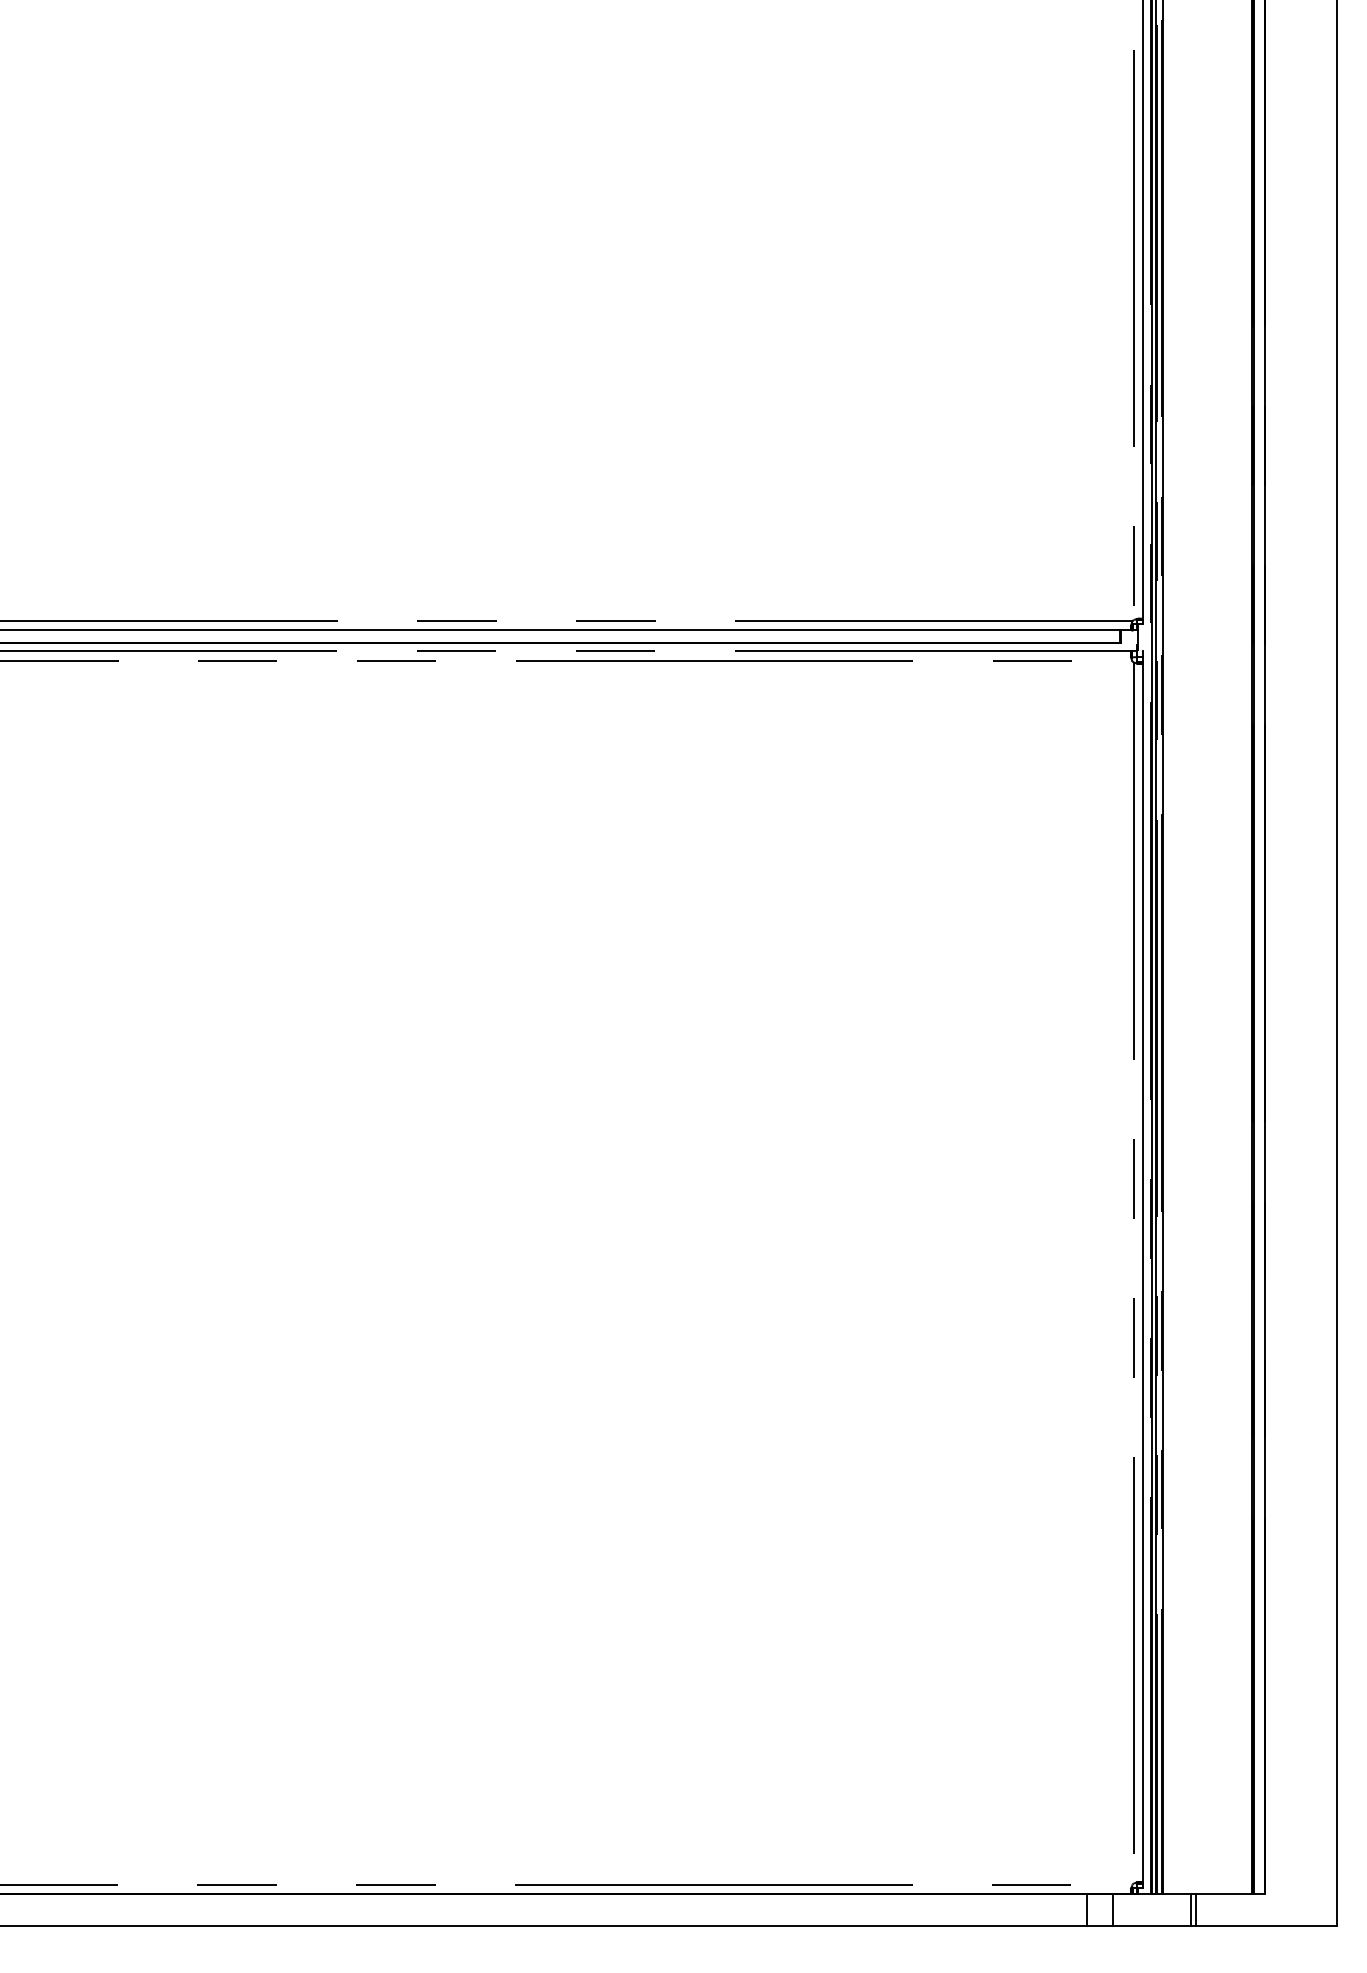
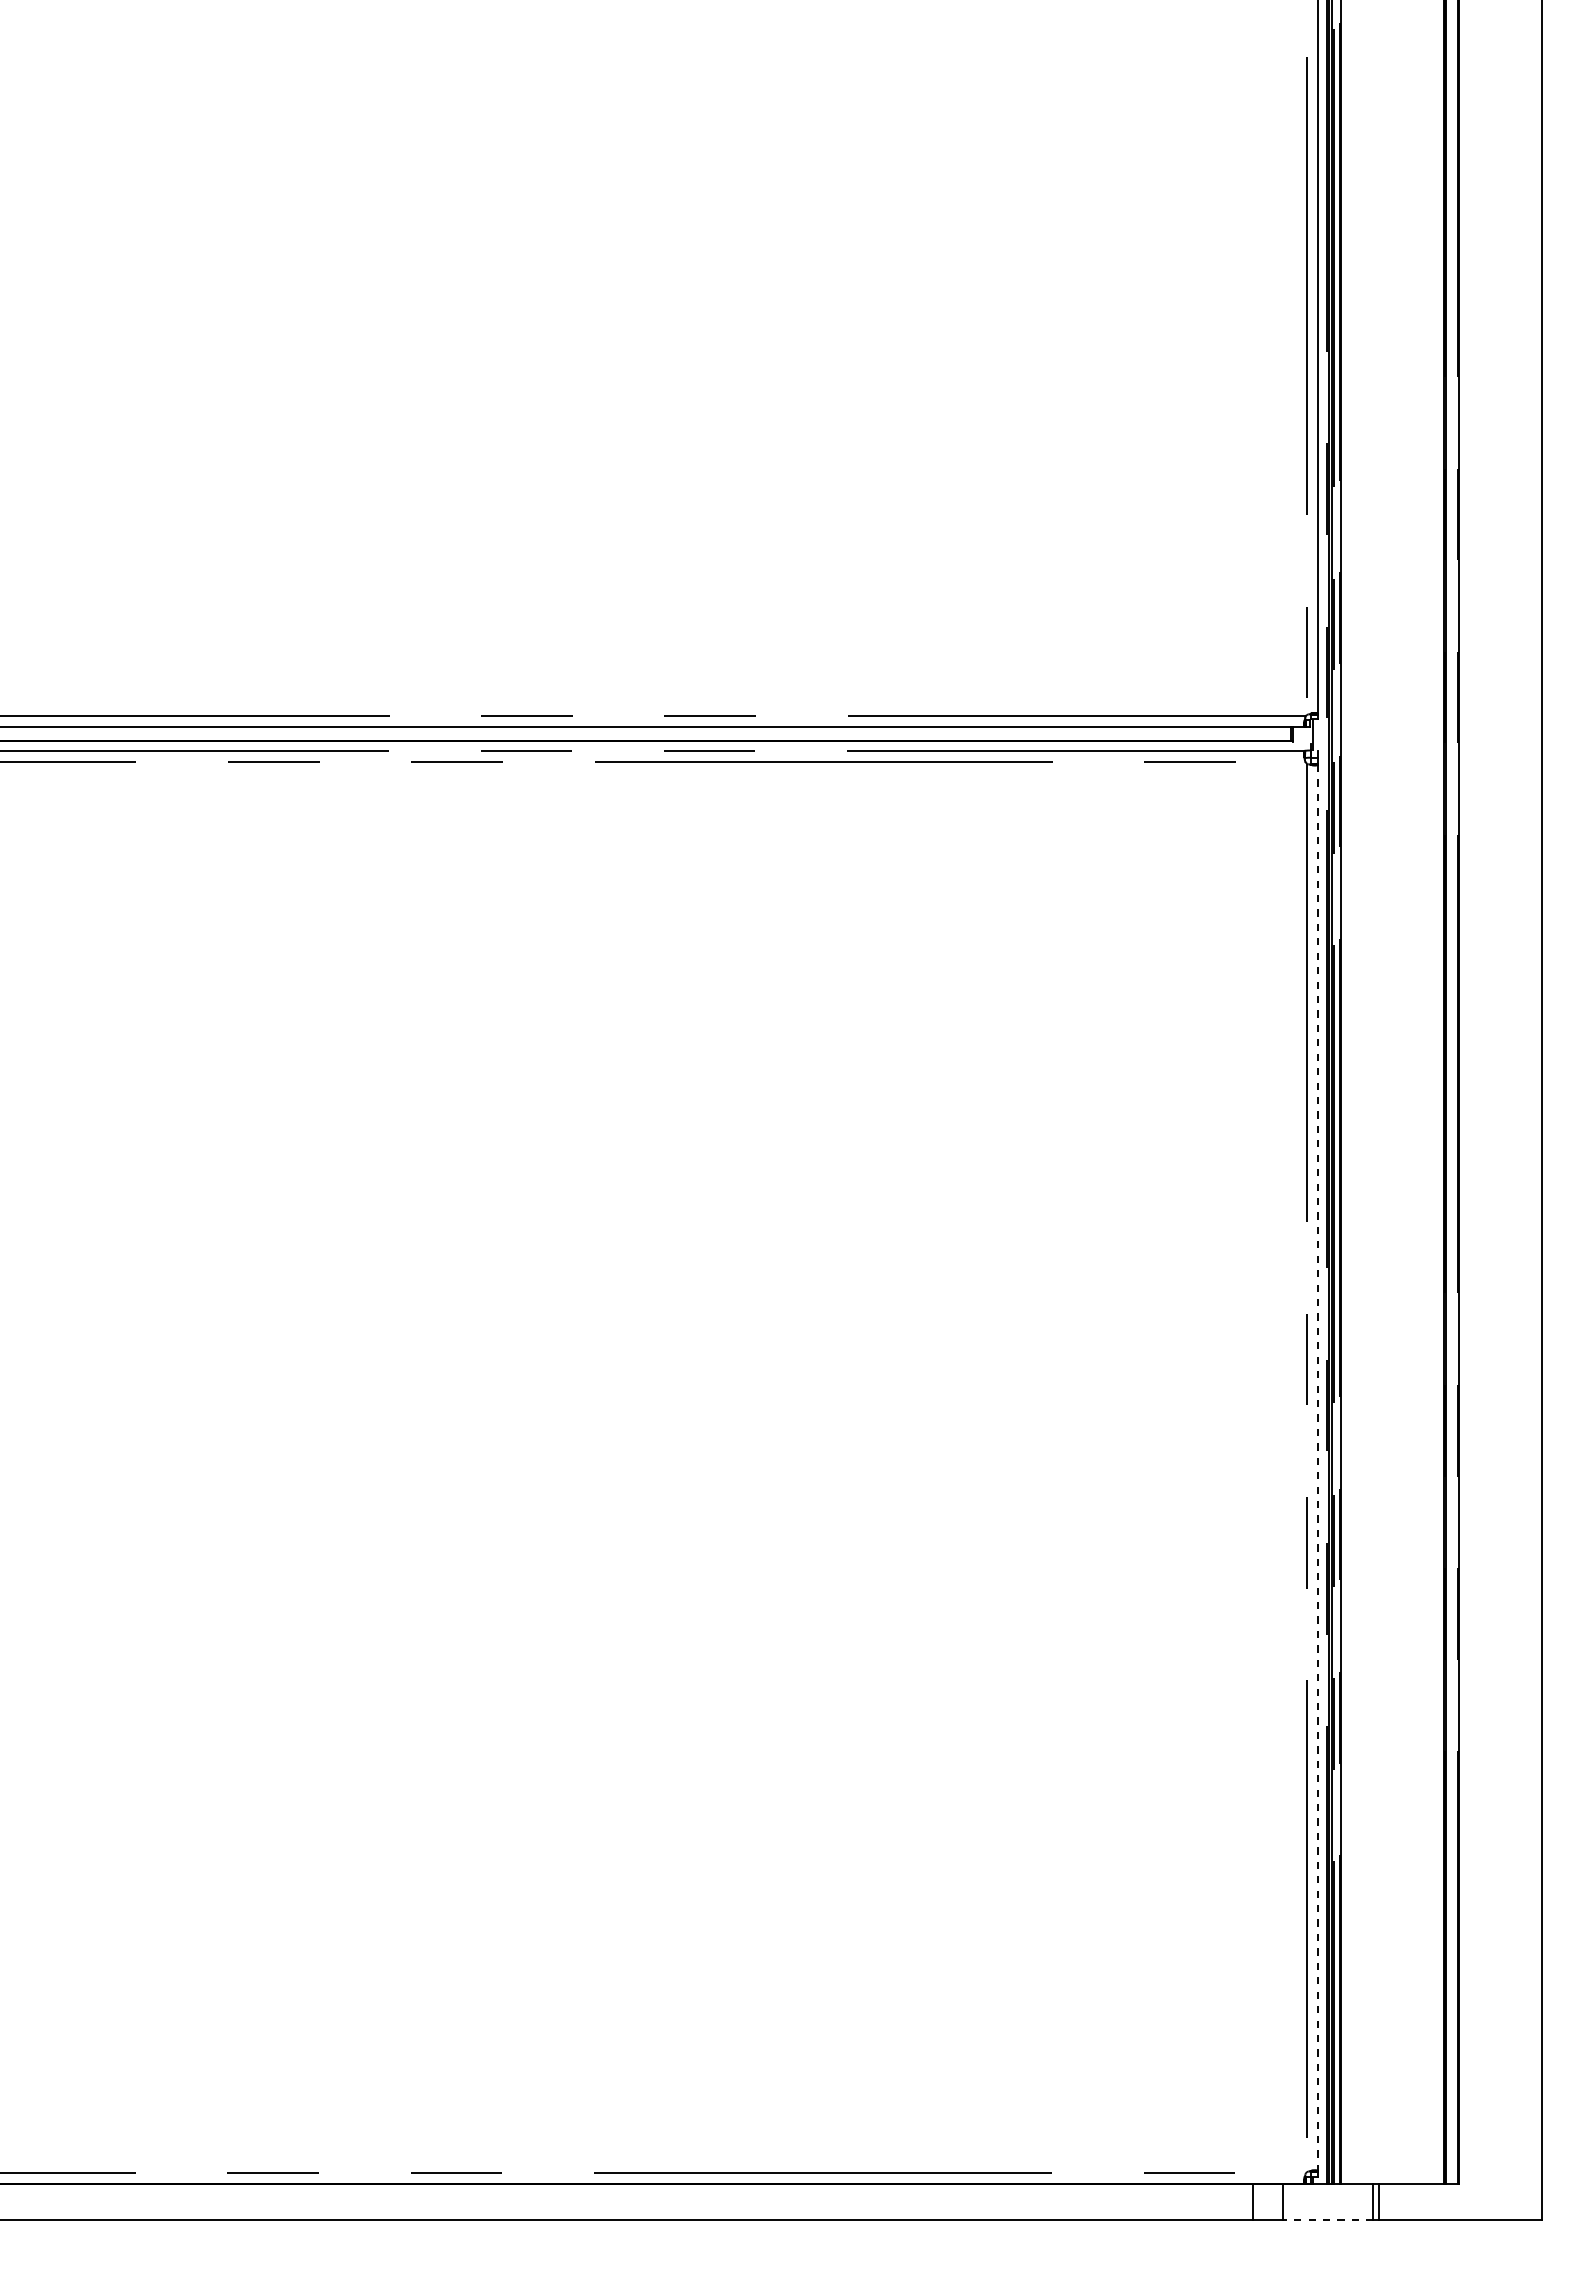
line: (1142, 1272) -> (1317, 1467), solid -> dashed
line: (1151, 1925) -> (1327, 2220), solid -> dashed

